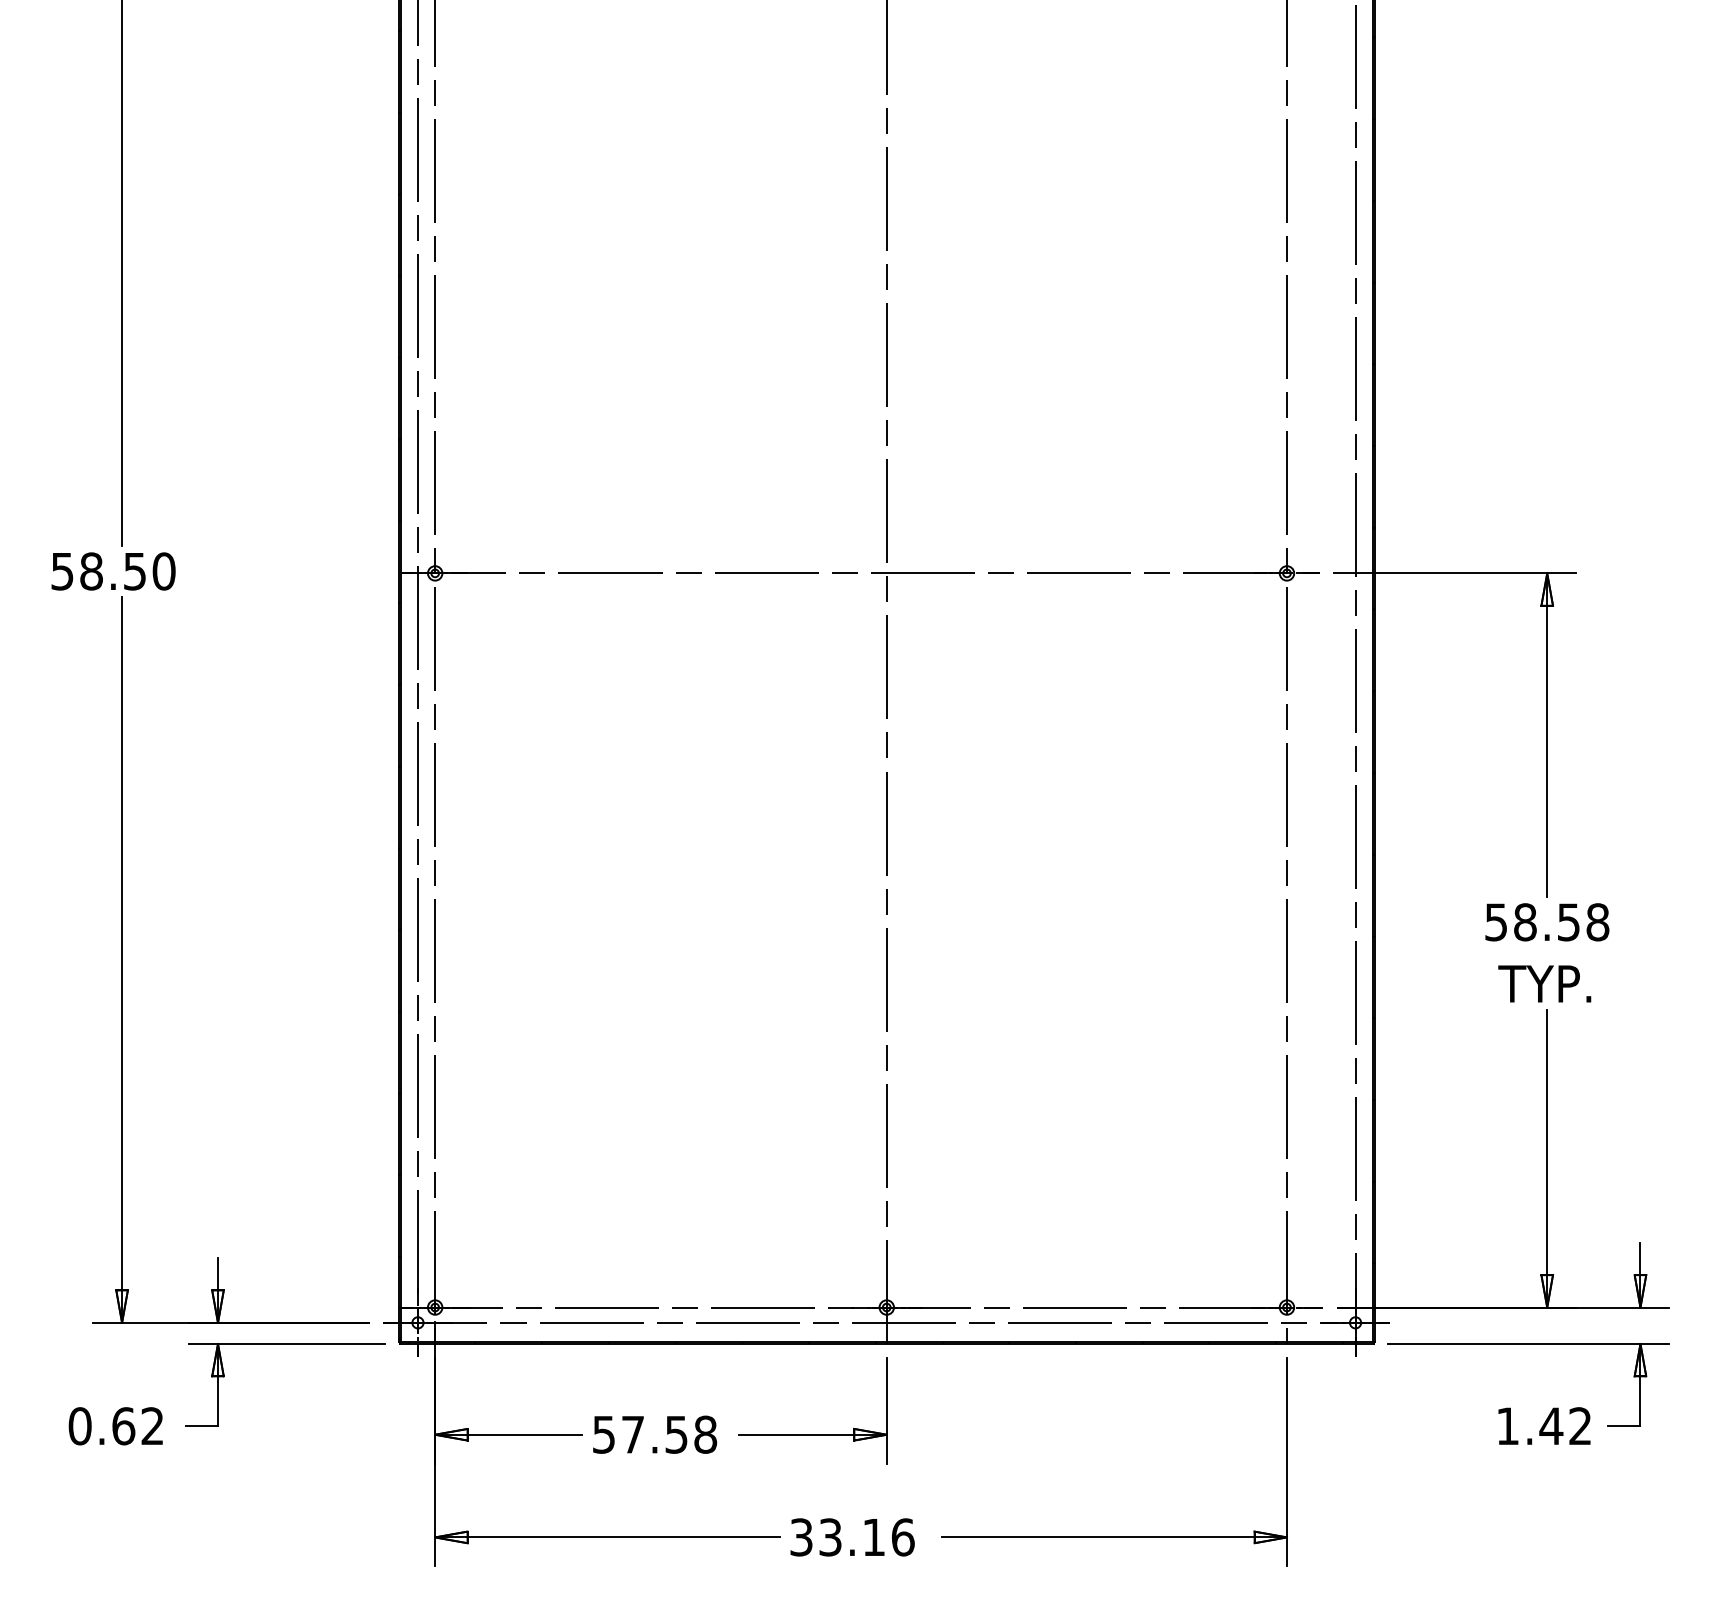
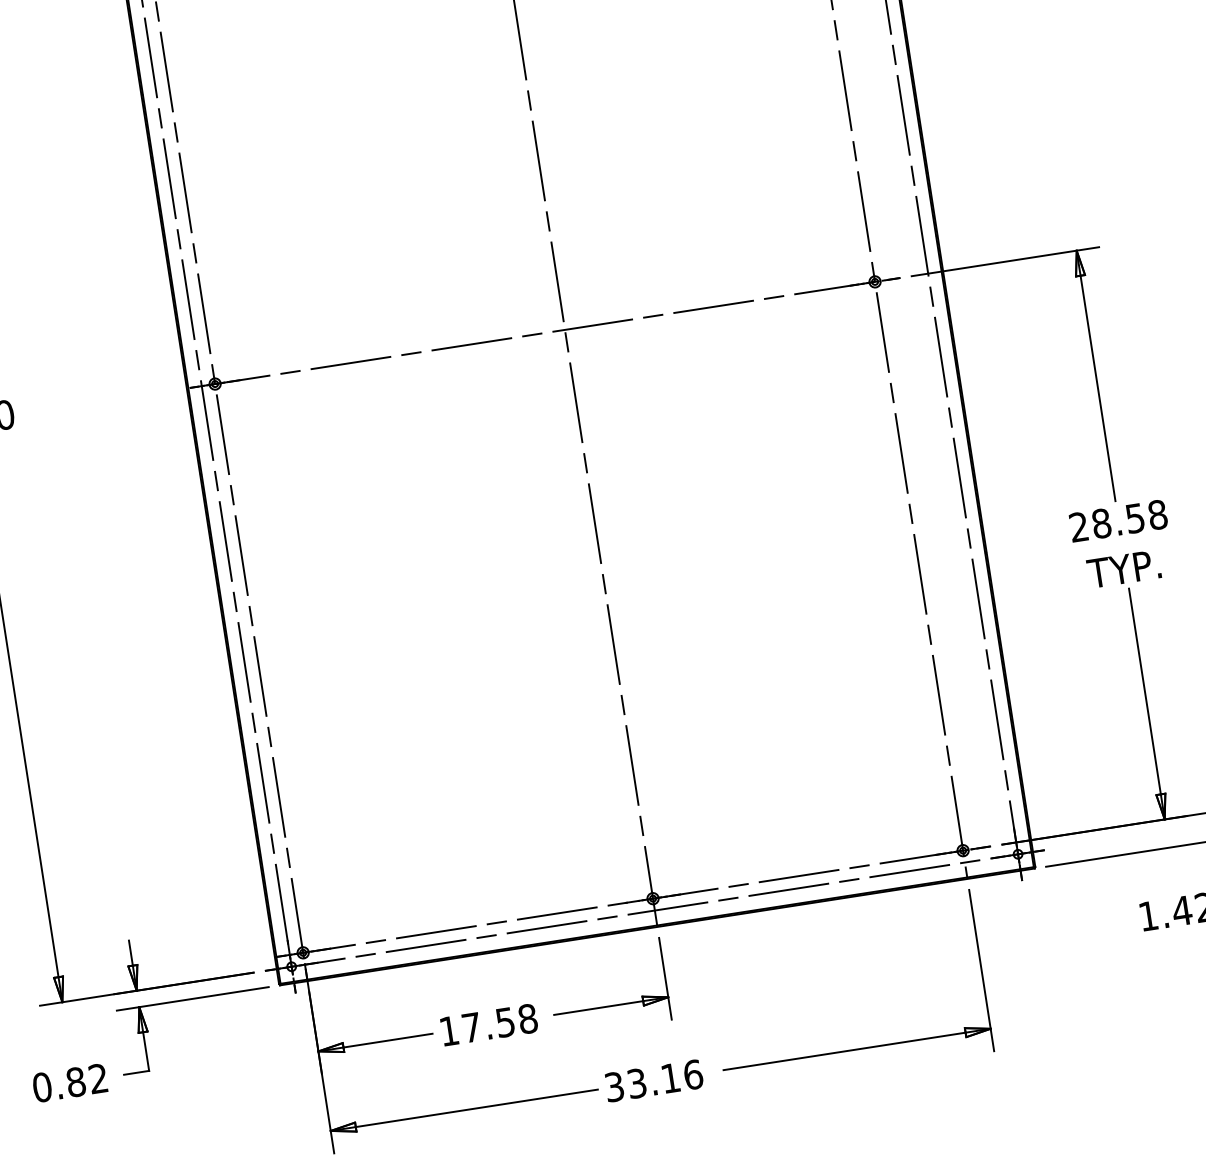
text: (1495, 922) -> (1078, 527), 58.58 -> 28.58
text: (123, 1426) -> (75, 1082), 0.62 -> 0.82
text: (603, 1434) -> (448, 1031), 57.58 -> 17.58

